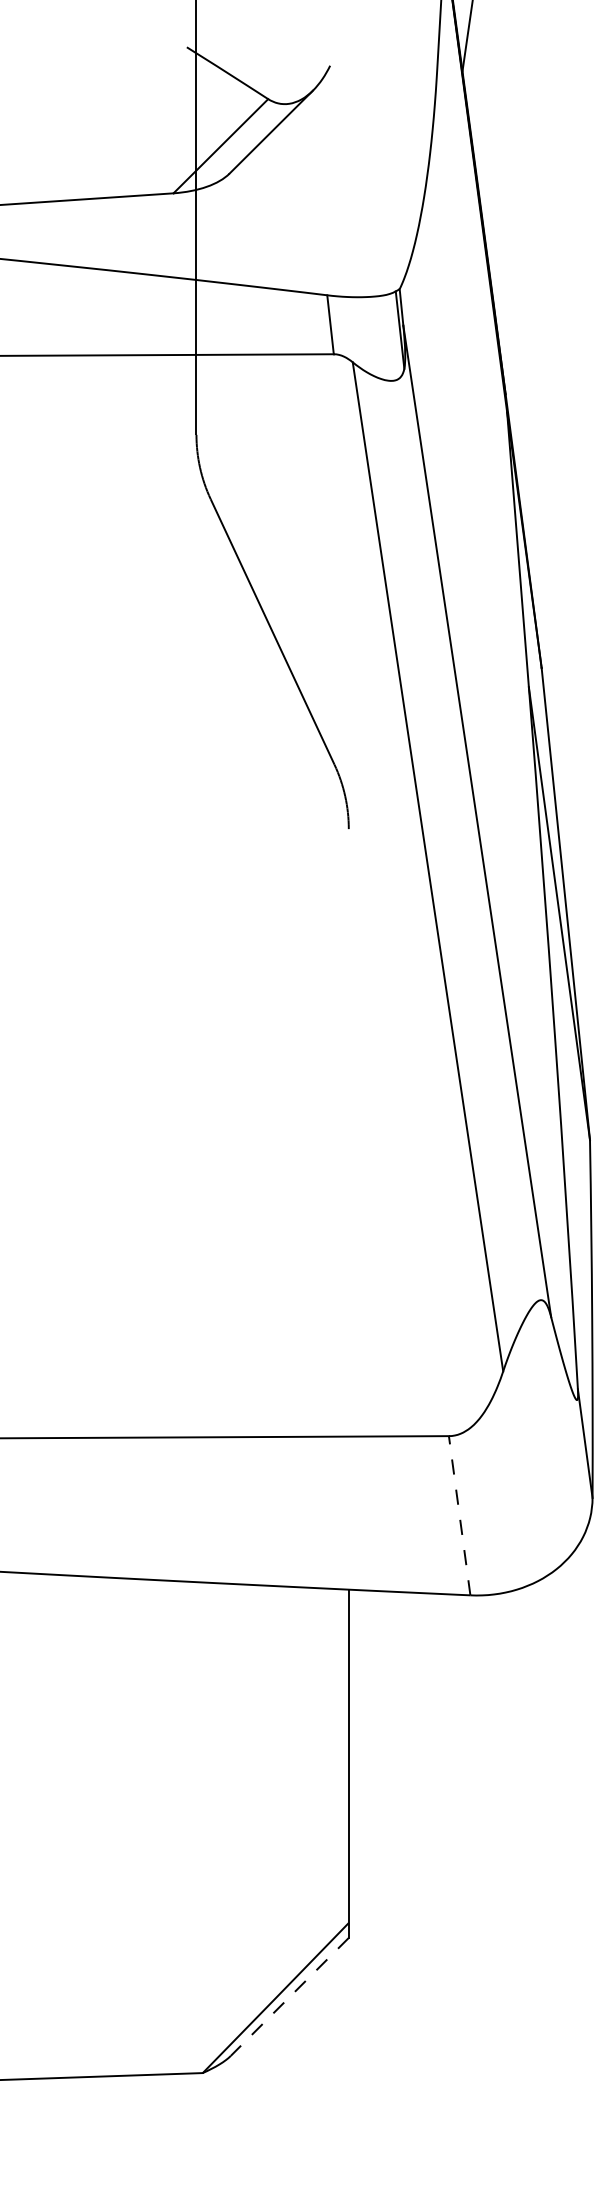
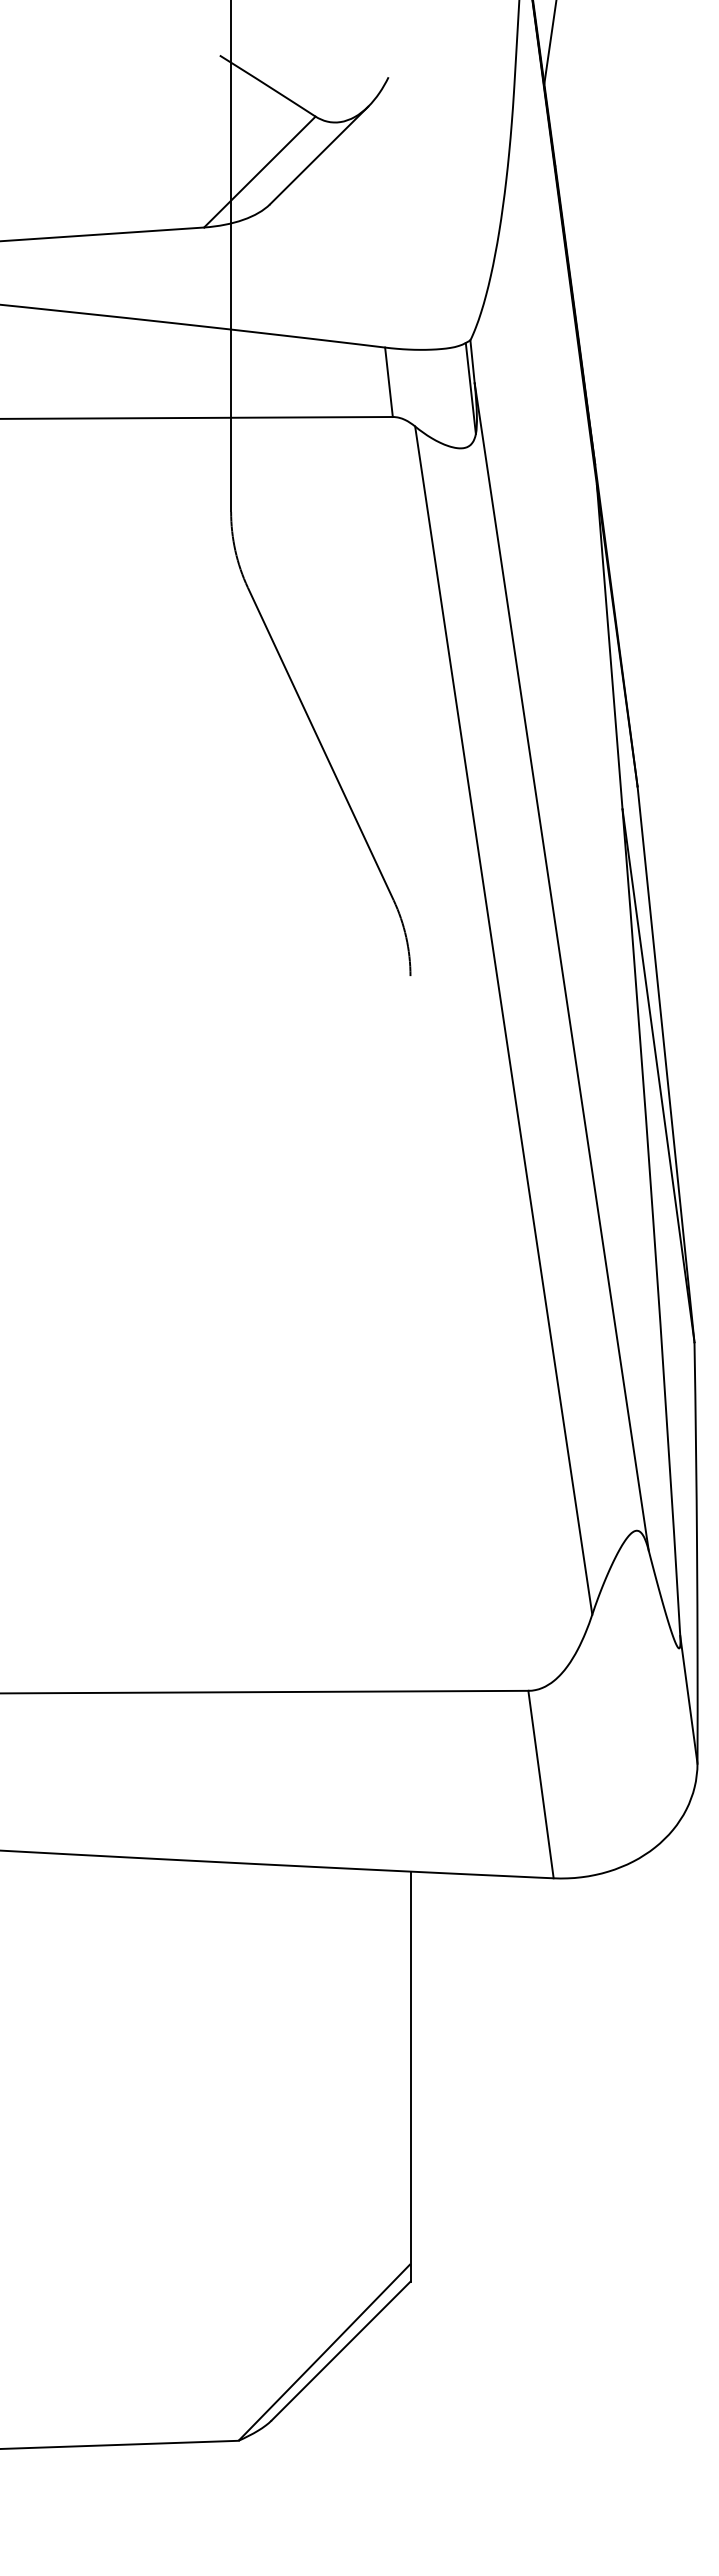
line: (460, 1515) -> (541, 1784), dashed -> solid
line: (289, 1997) -> (340, 2351), dashed -> solid

